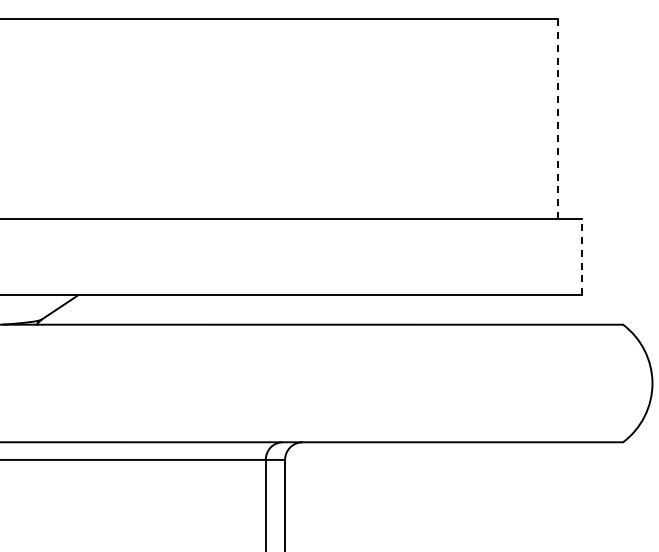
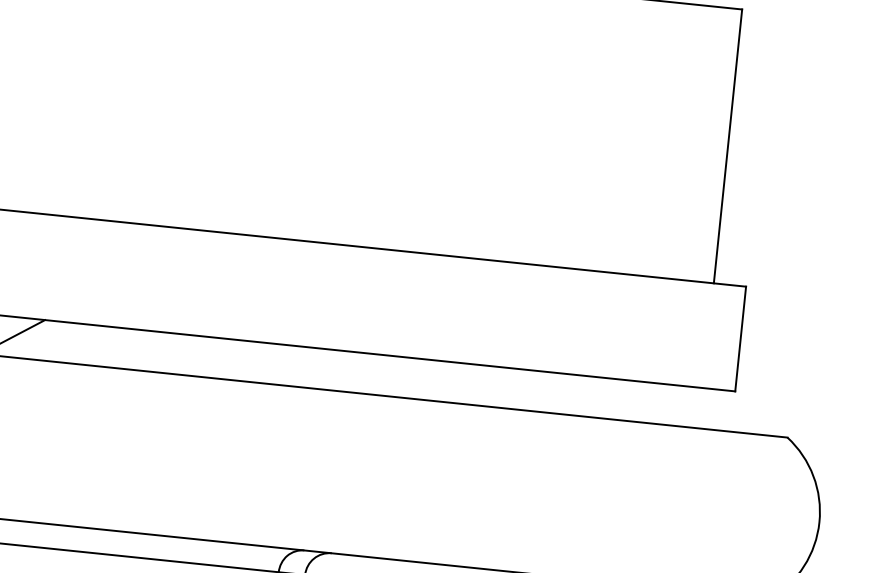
line: (558, 118) -> (728, 145), dashed -> solid
line: (581, 256) -> (740, 338), dashed -> solid

